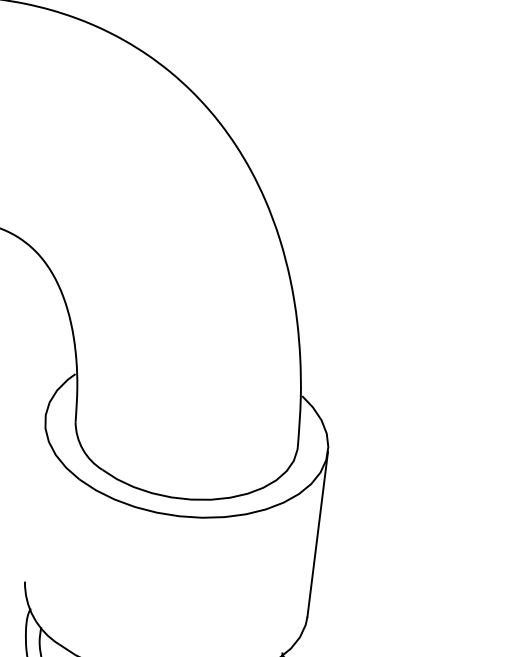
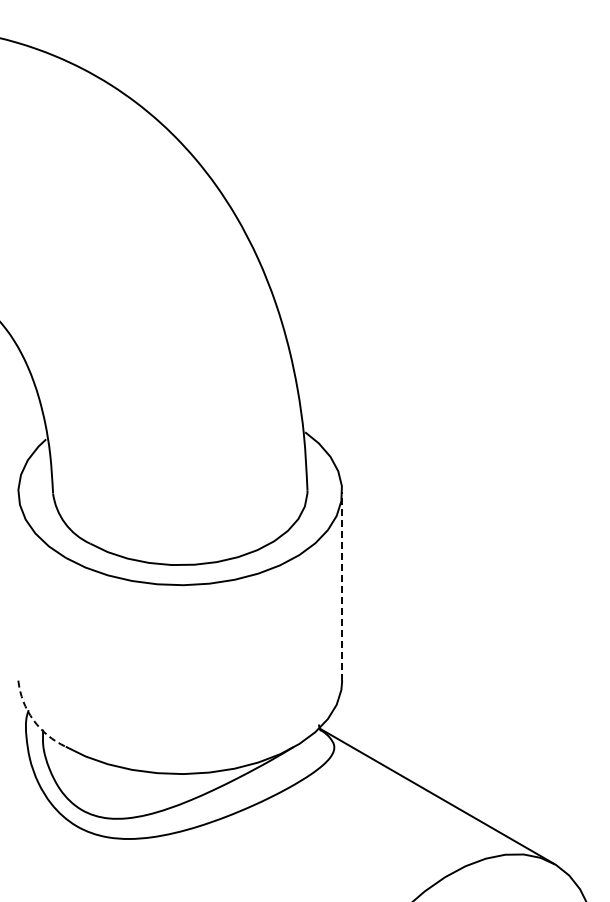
line: (318, 533) -> (342, 585), solid -> dashed
arc: (33, 617) -> (33, 719), solid -> dashed

